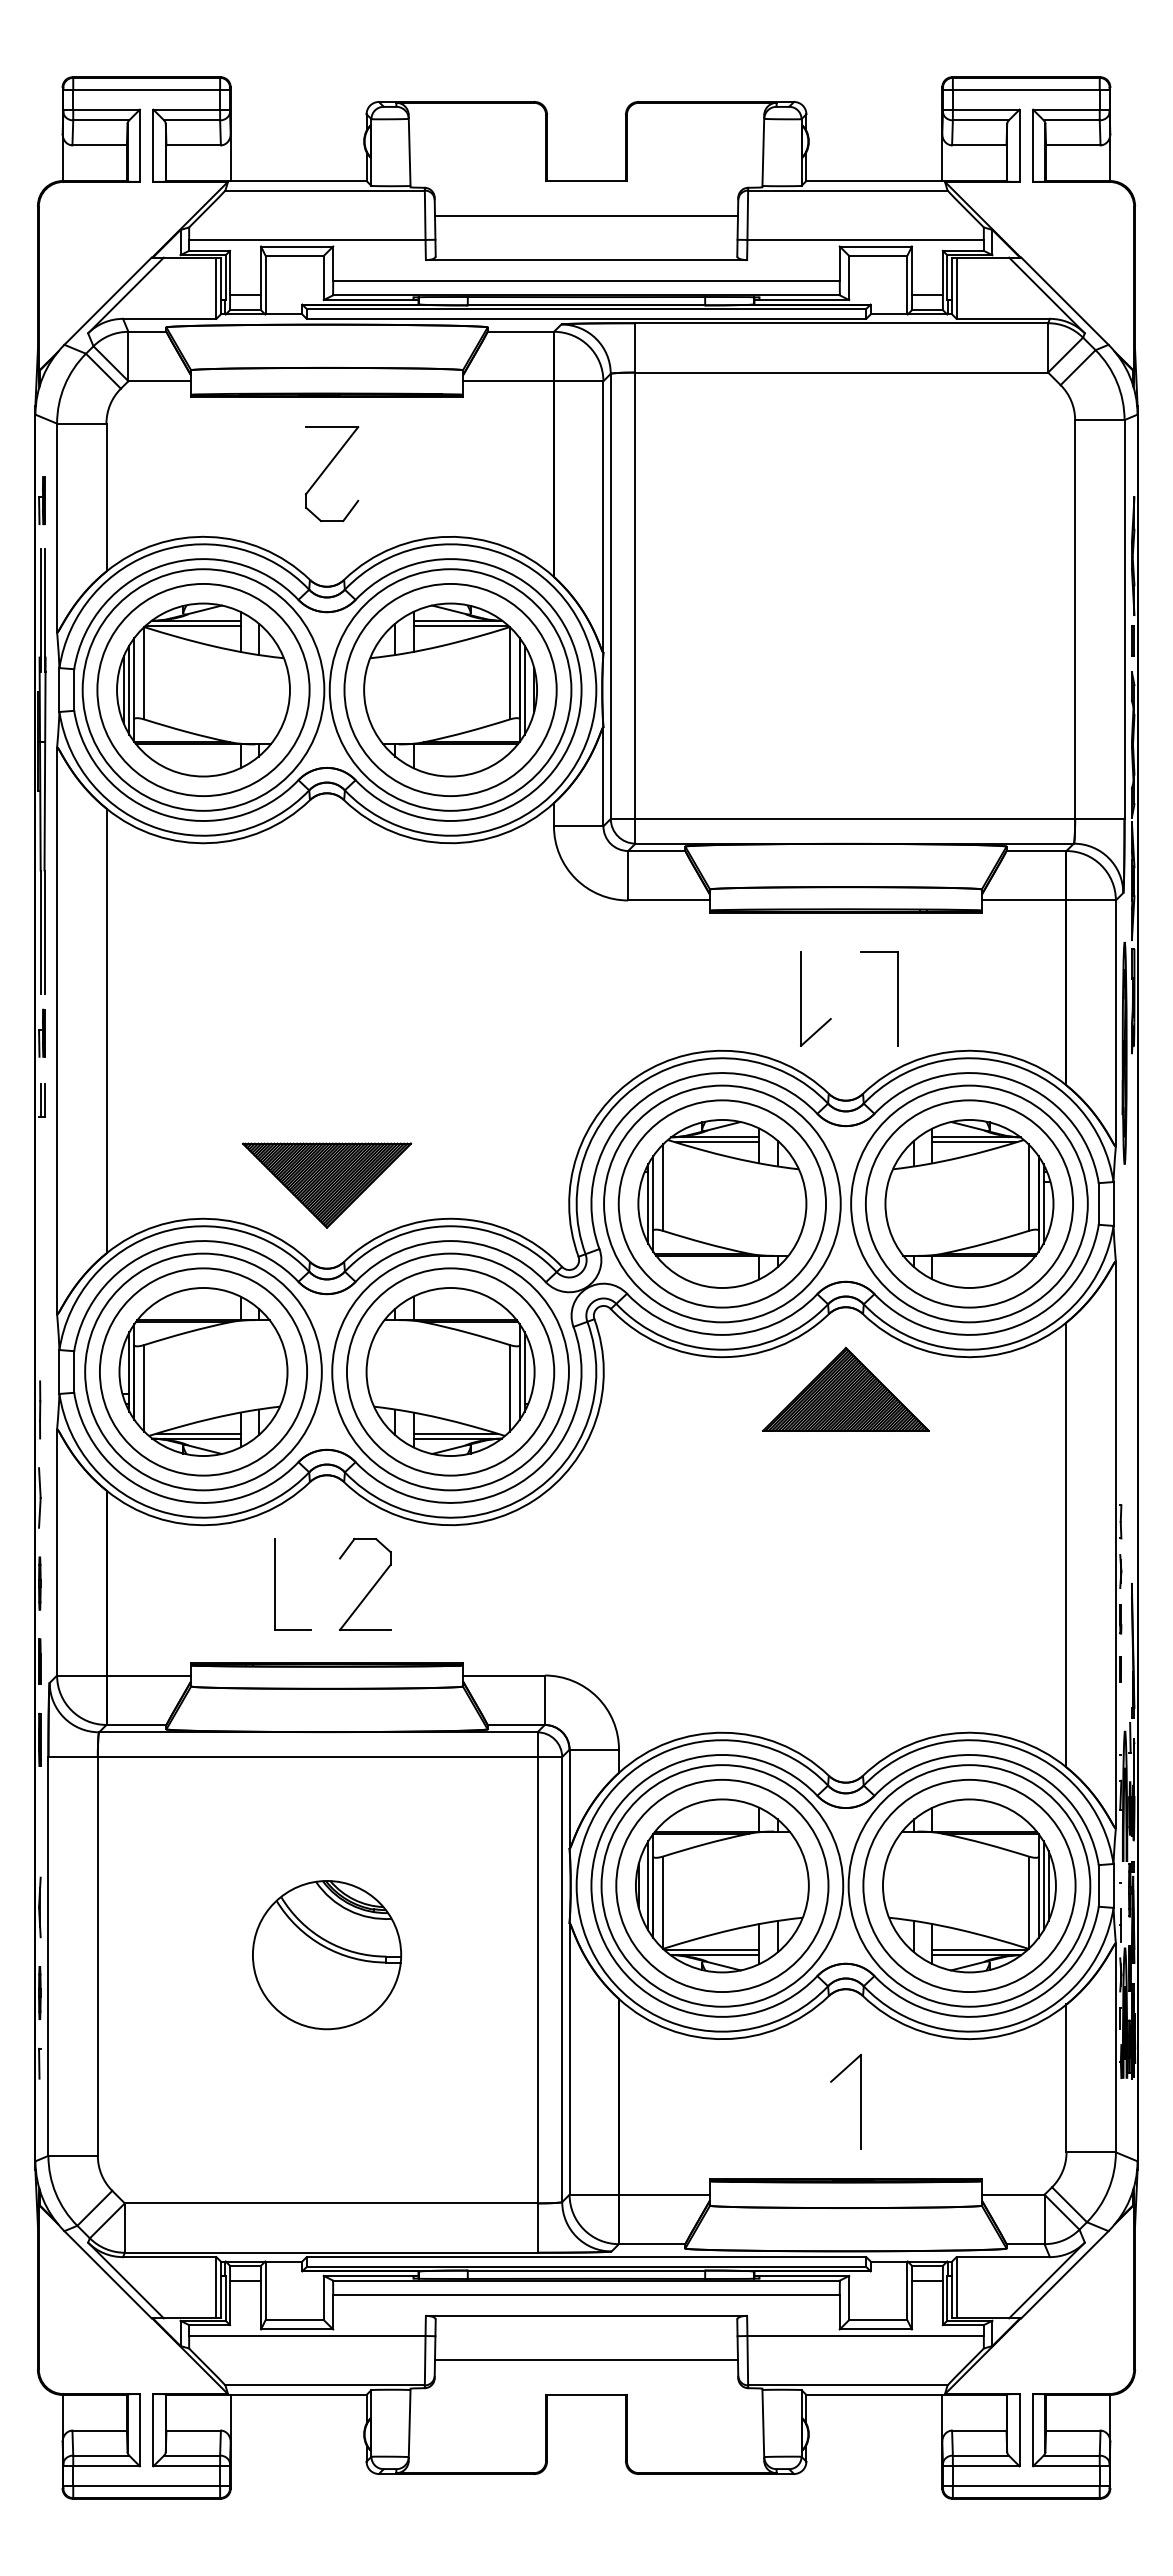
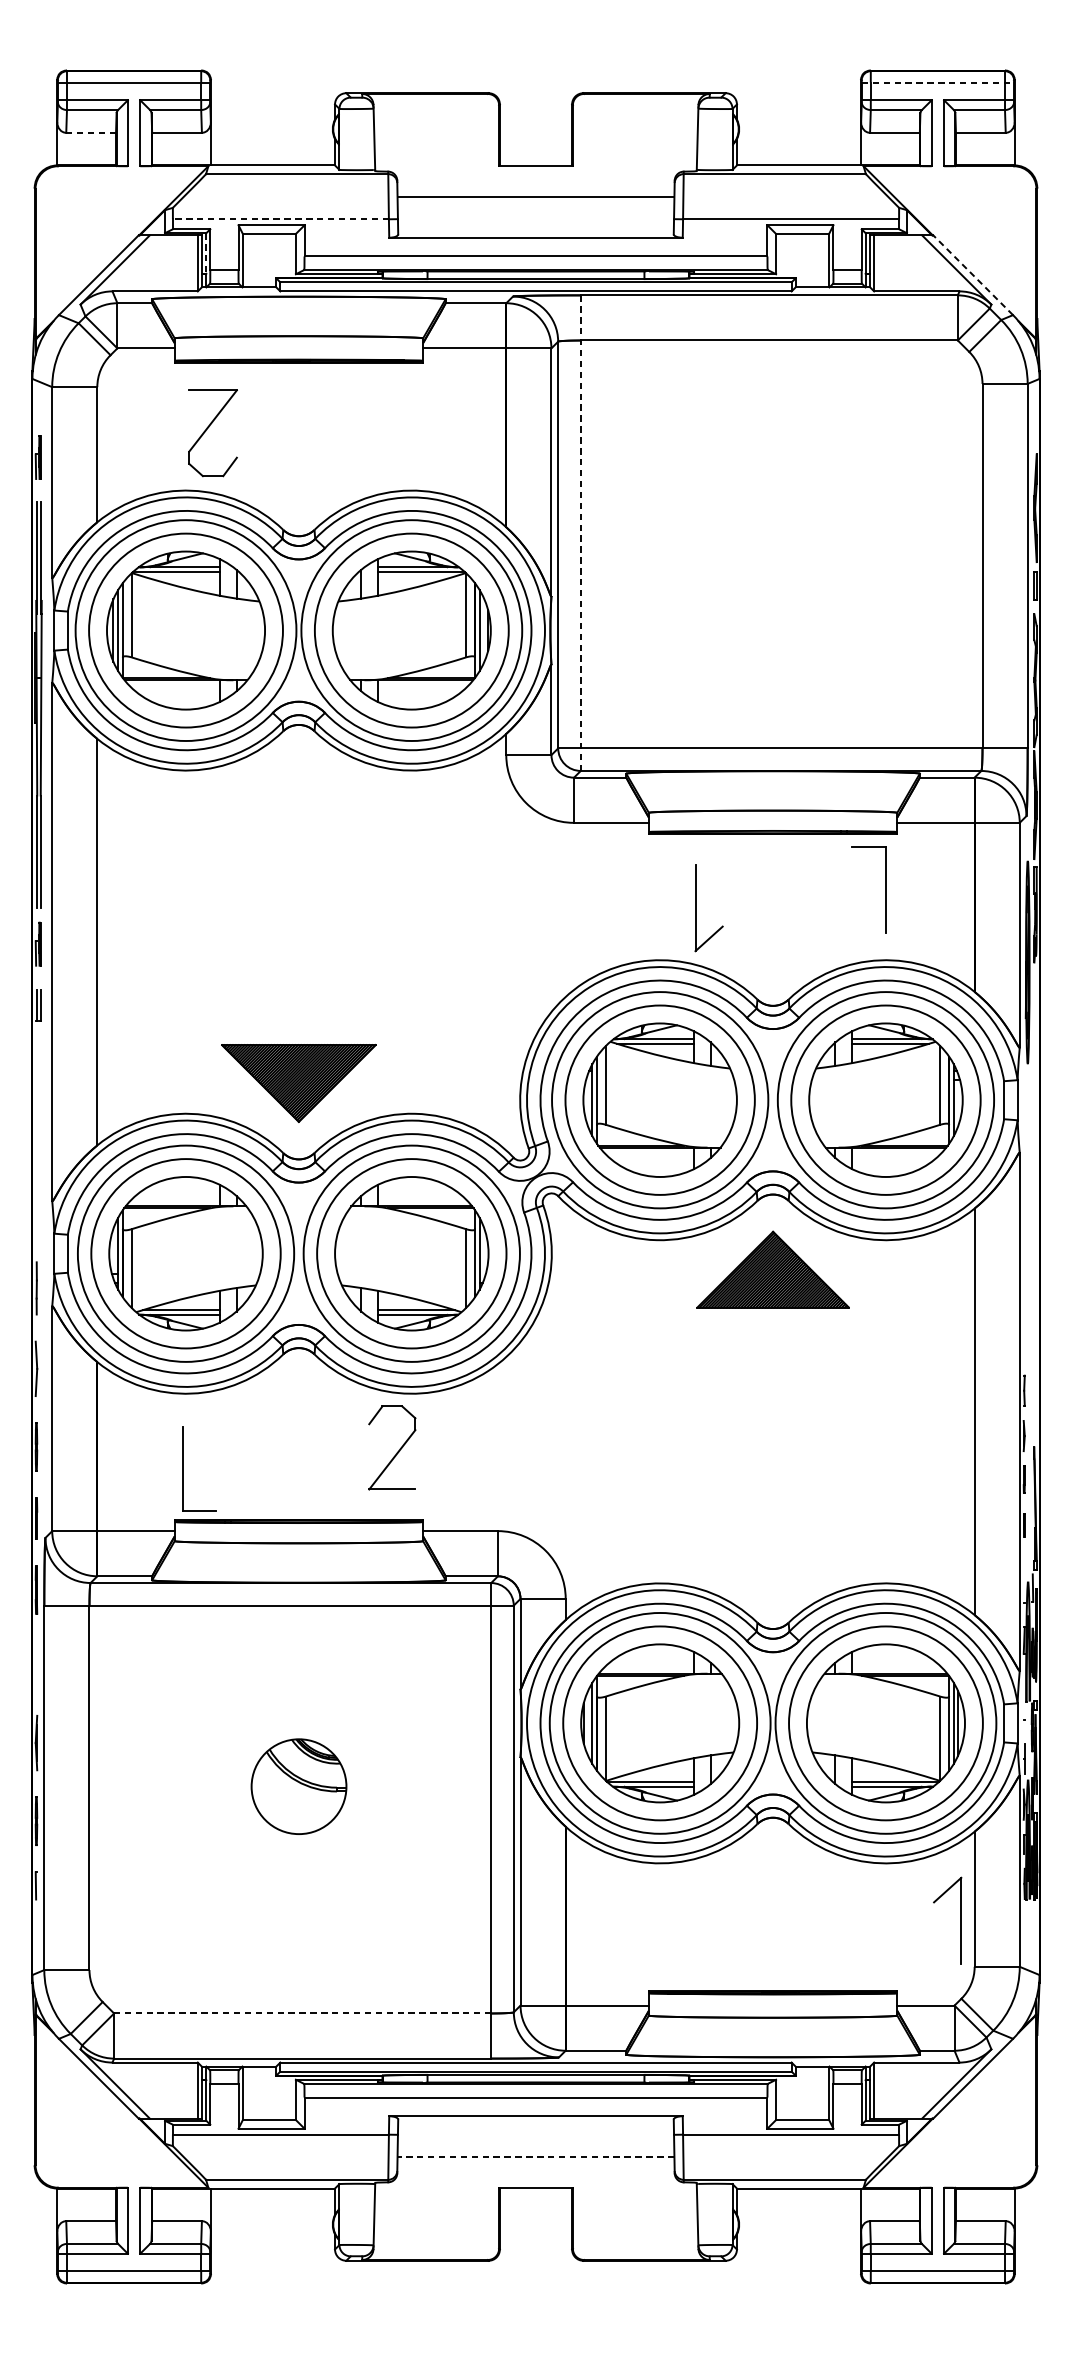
line: (1026, 90) -> (938, 82), solid -> dashed
line: (99, 145) -> (90, 132), solid -> dashed
line: (306, 239) -> (280, 218), solid -> dashed
line: (225, 277) -> (206, 253), solid -> dashed
line: (1064, 301) -> (972, 275), solid -> dashed
part: (327, 468) -> (208, 428), moved
line: (635, 582) -> (580, 532), solid -> dashed
part: (801, 998) -> (695, 907), moved
part: (897, 998) -> (885, 889), moved
part: (275, 1584) -> (183, 1468), moved
part: (371, 1587) -> (398, 1450), moved
part: (327, 1955) -> (299, 1786), size x0.7
part: (860, 2101) -> (960, 1920), moved
line: (330, 2203) -> (302, 2013), solid -> dashed
line: (586, 2360) -> (536, 2157), solid -> dashed

